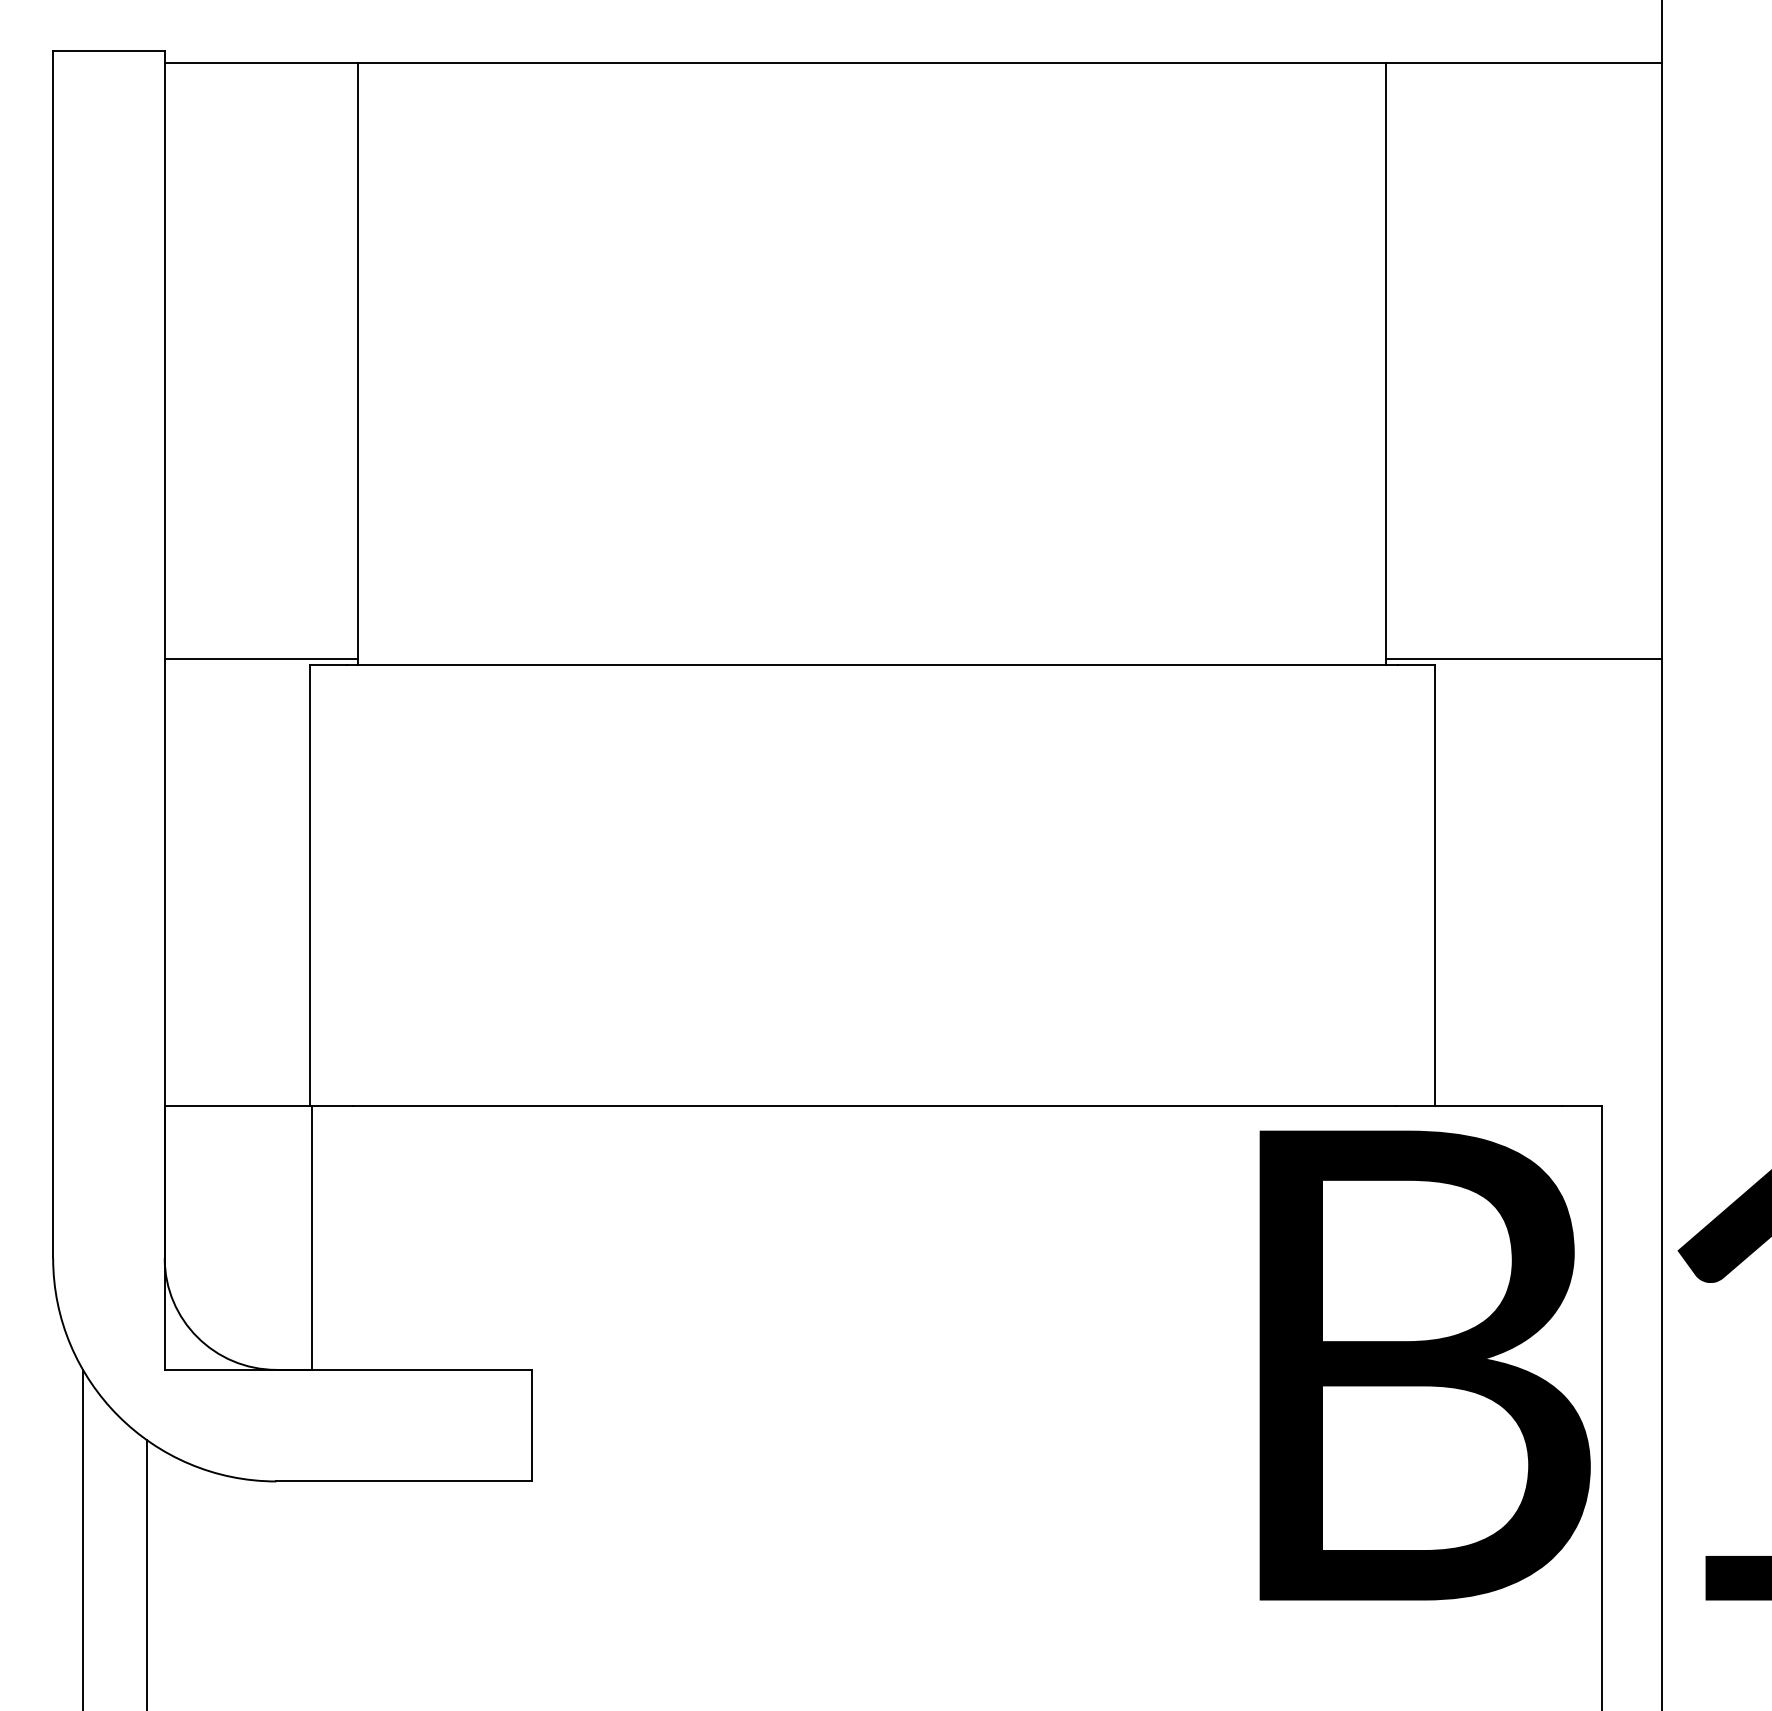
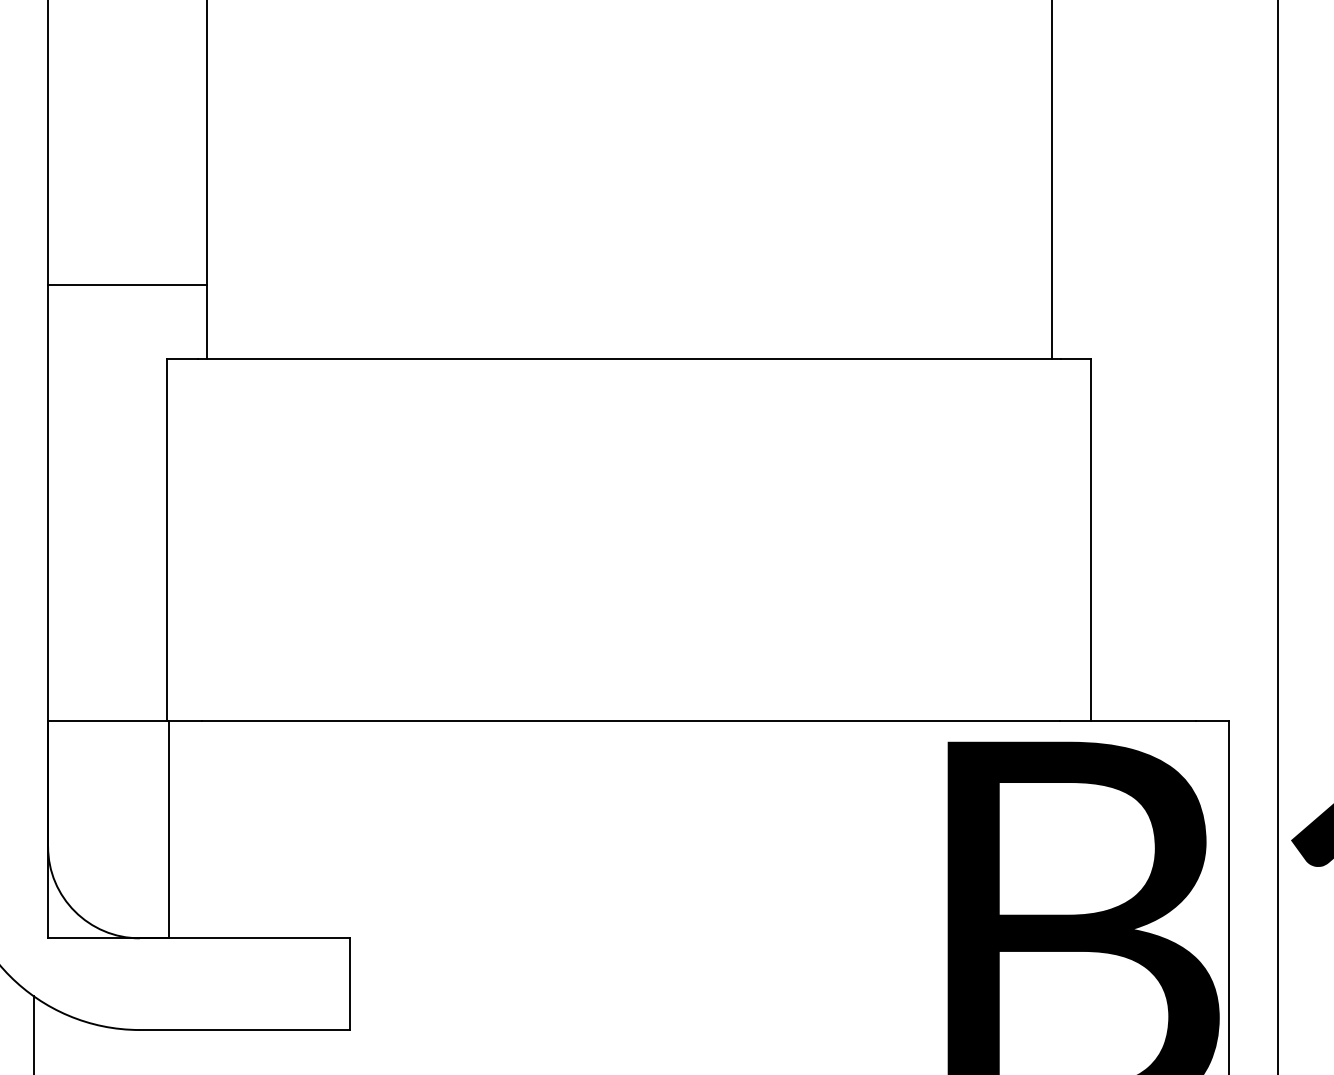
line: (261, 659) -> (127, 285), moved
line: (1523, 659) -> (1164, 354), removed

